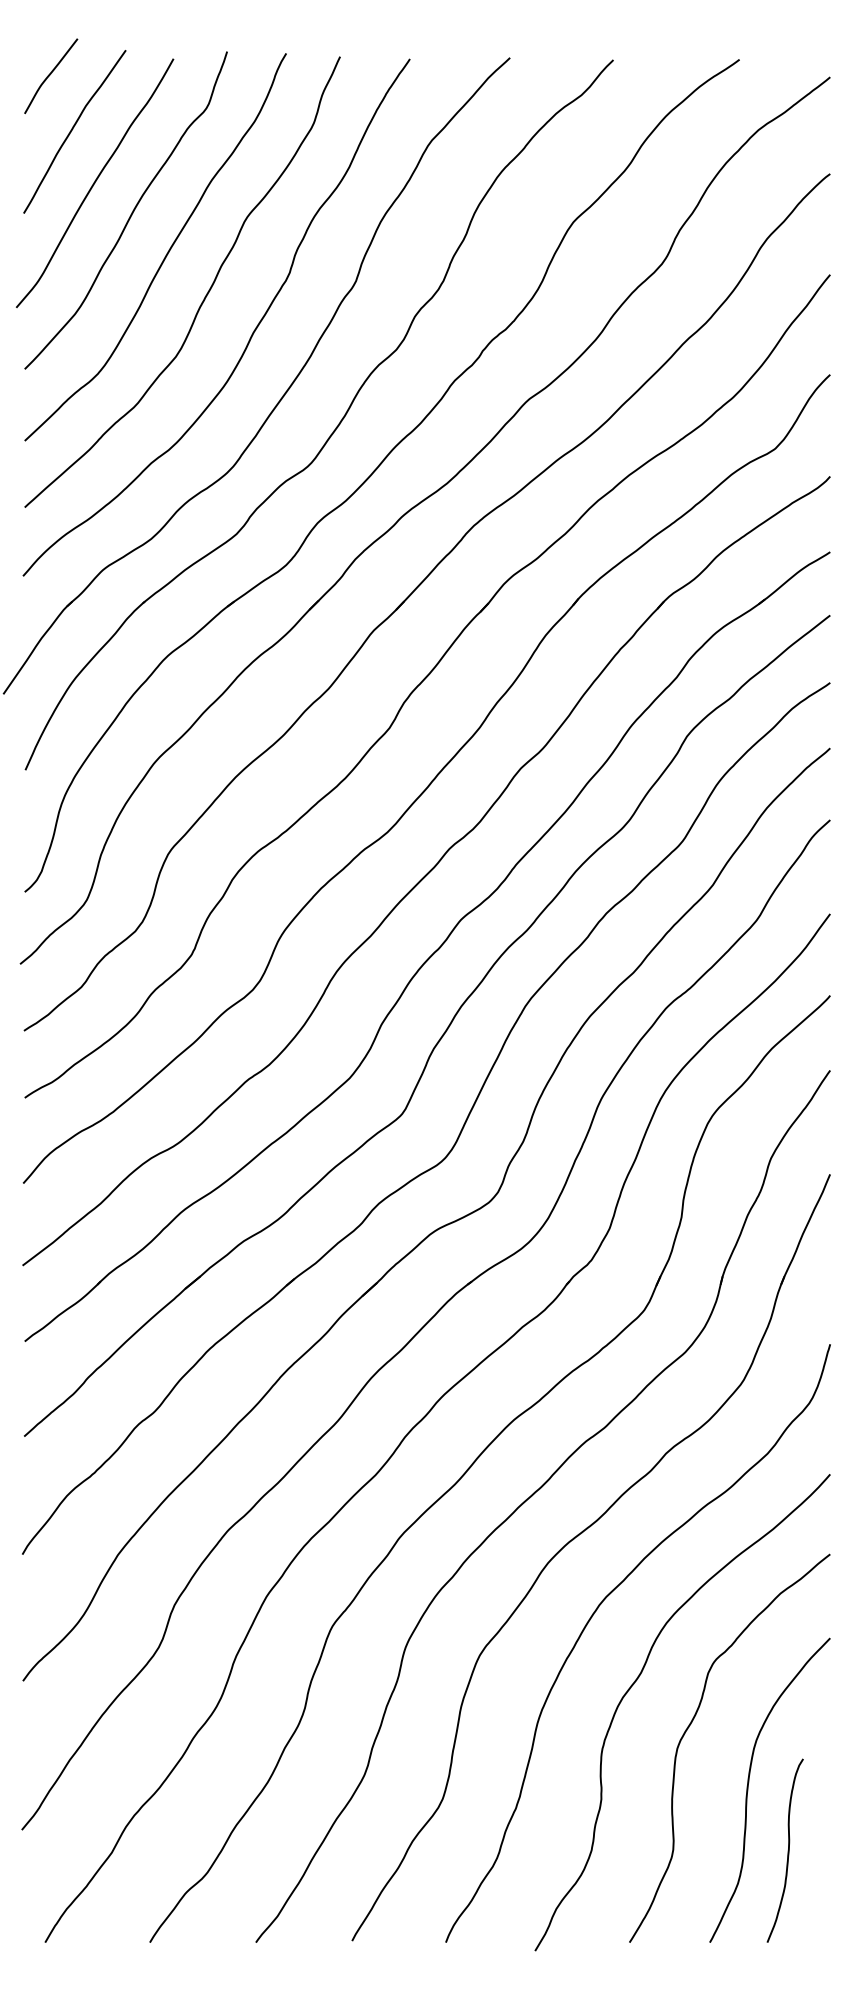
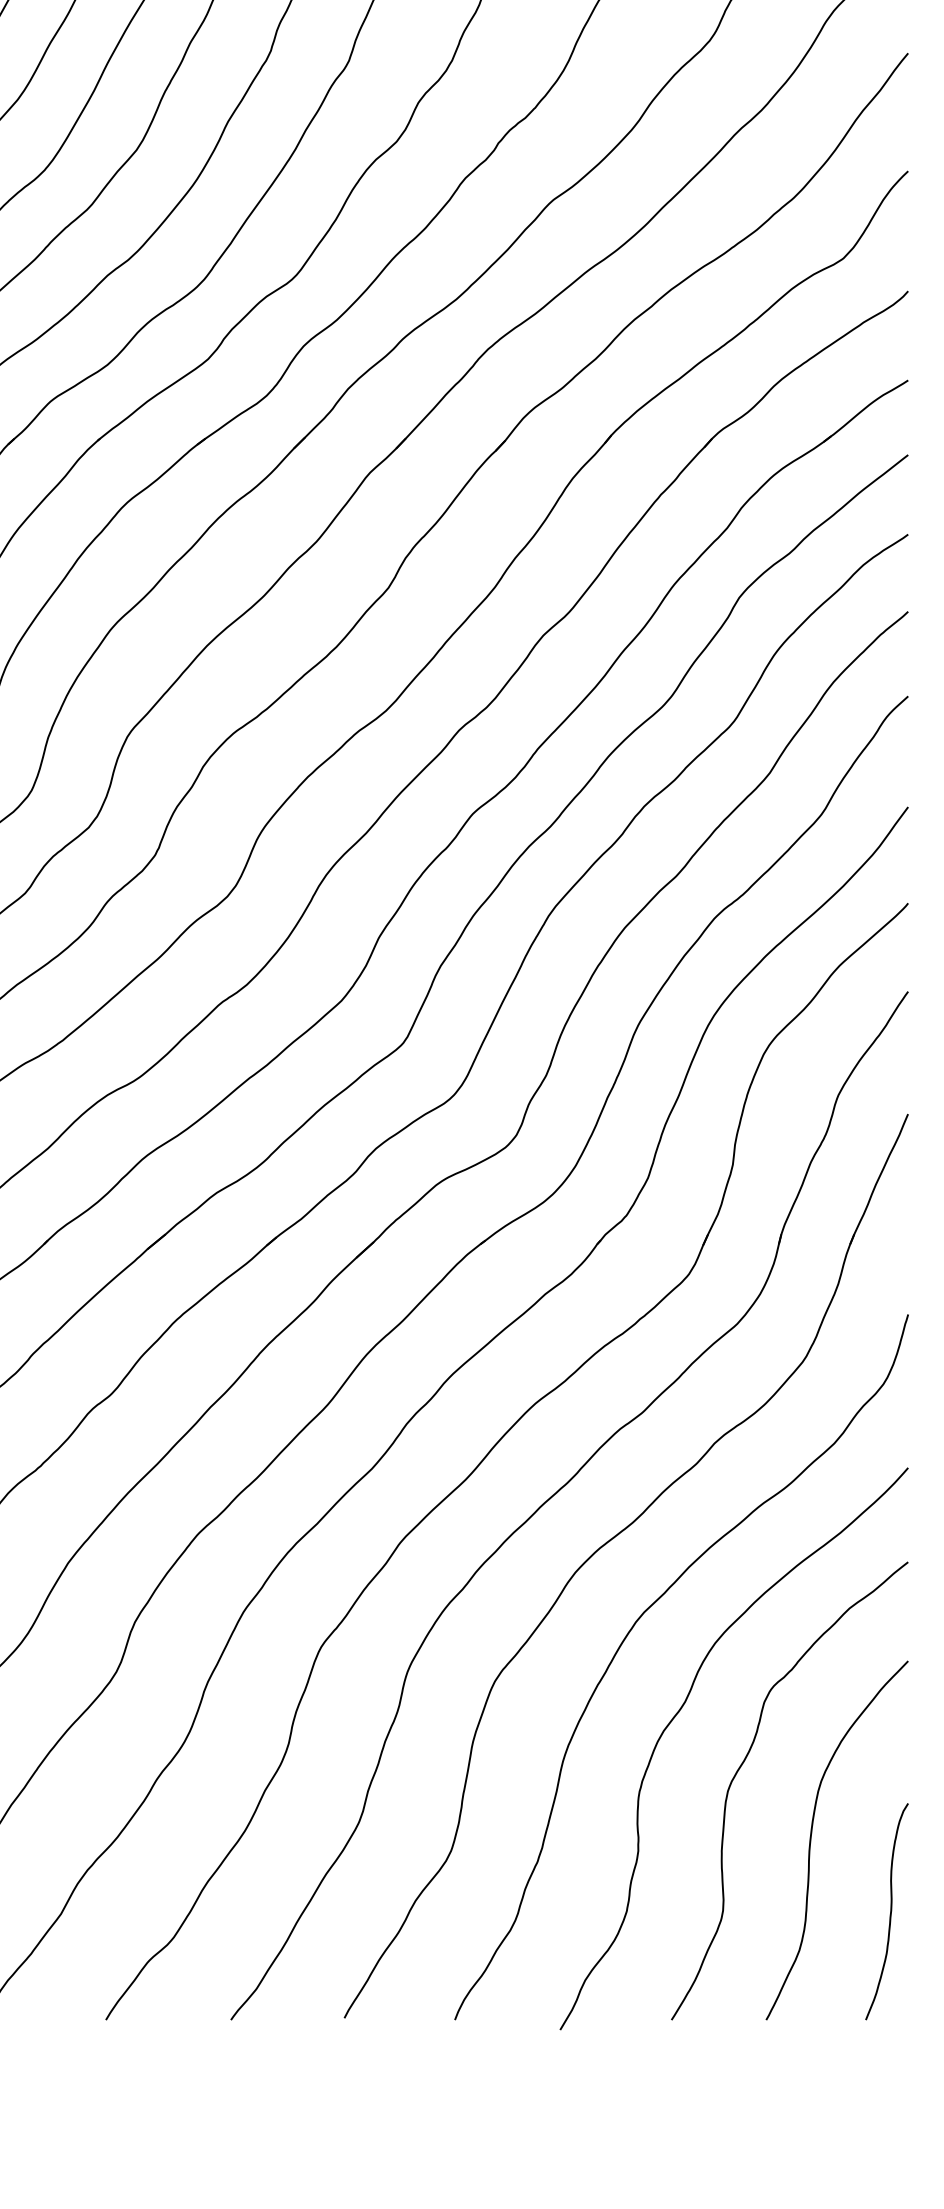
curve: (787, 1850) -> (889, 1911), moved

